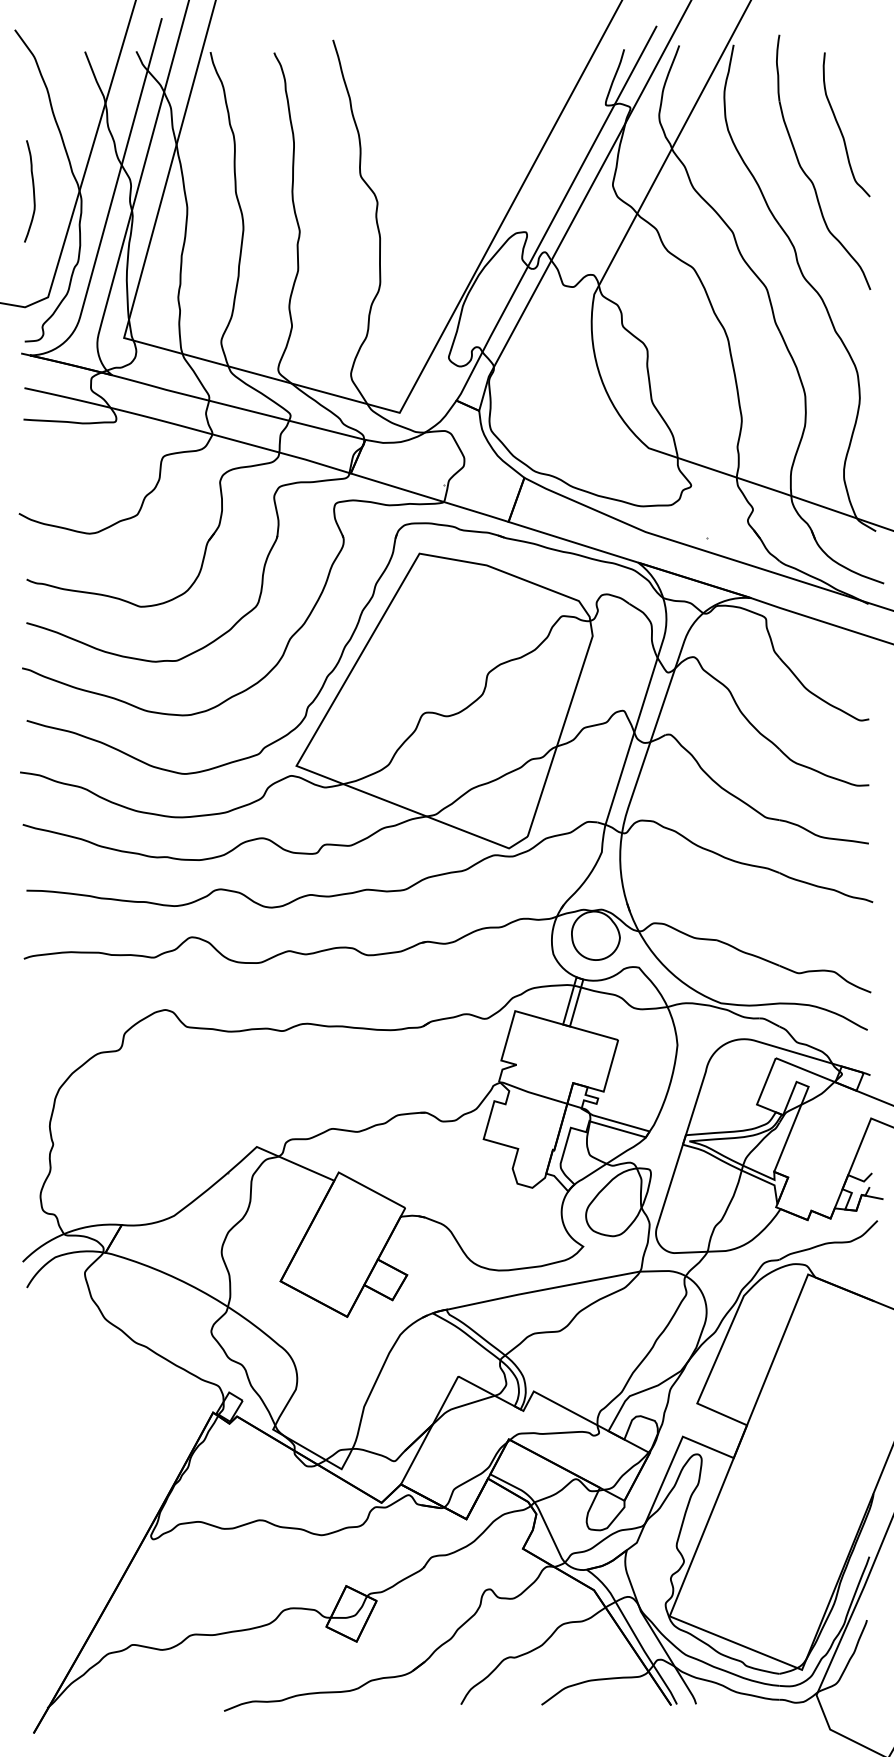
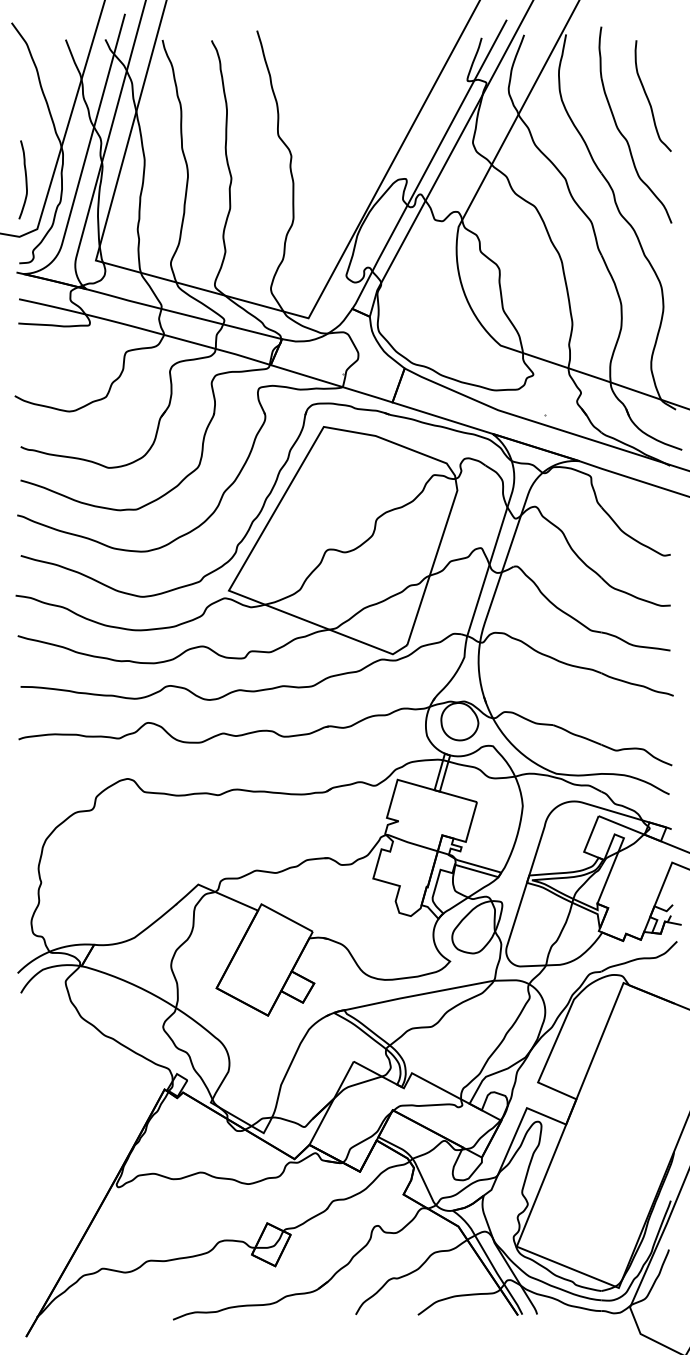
curve: (33, 191) -> (26, 179), moved

